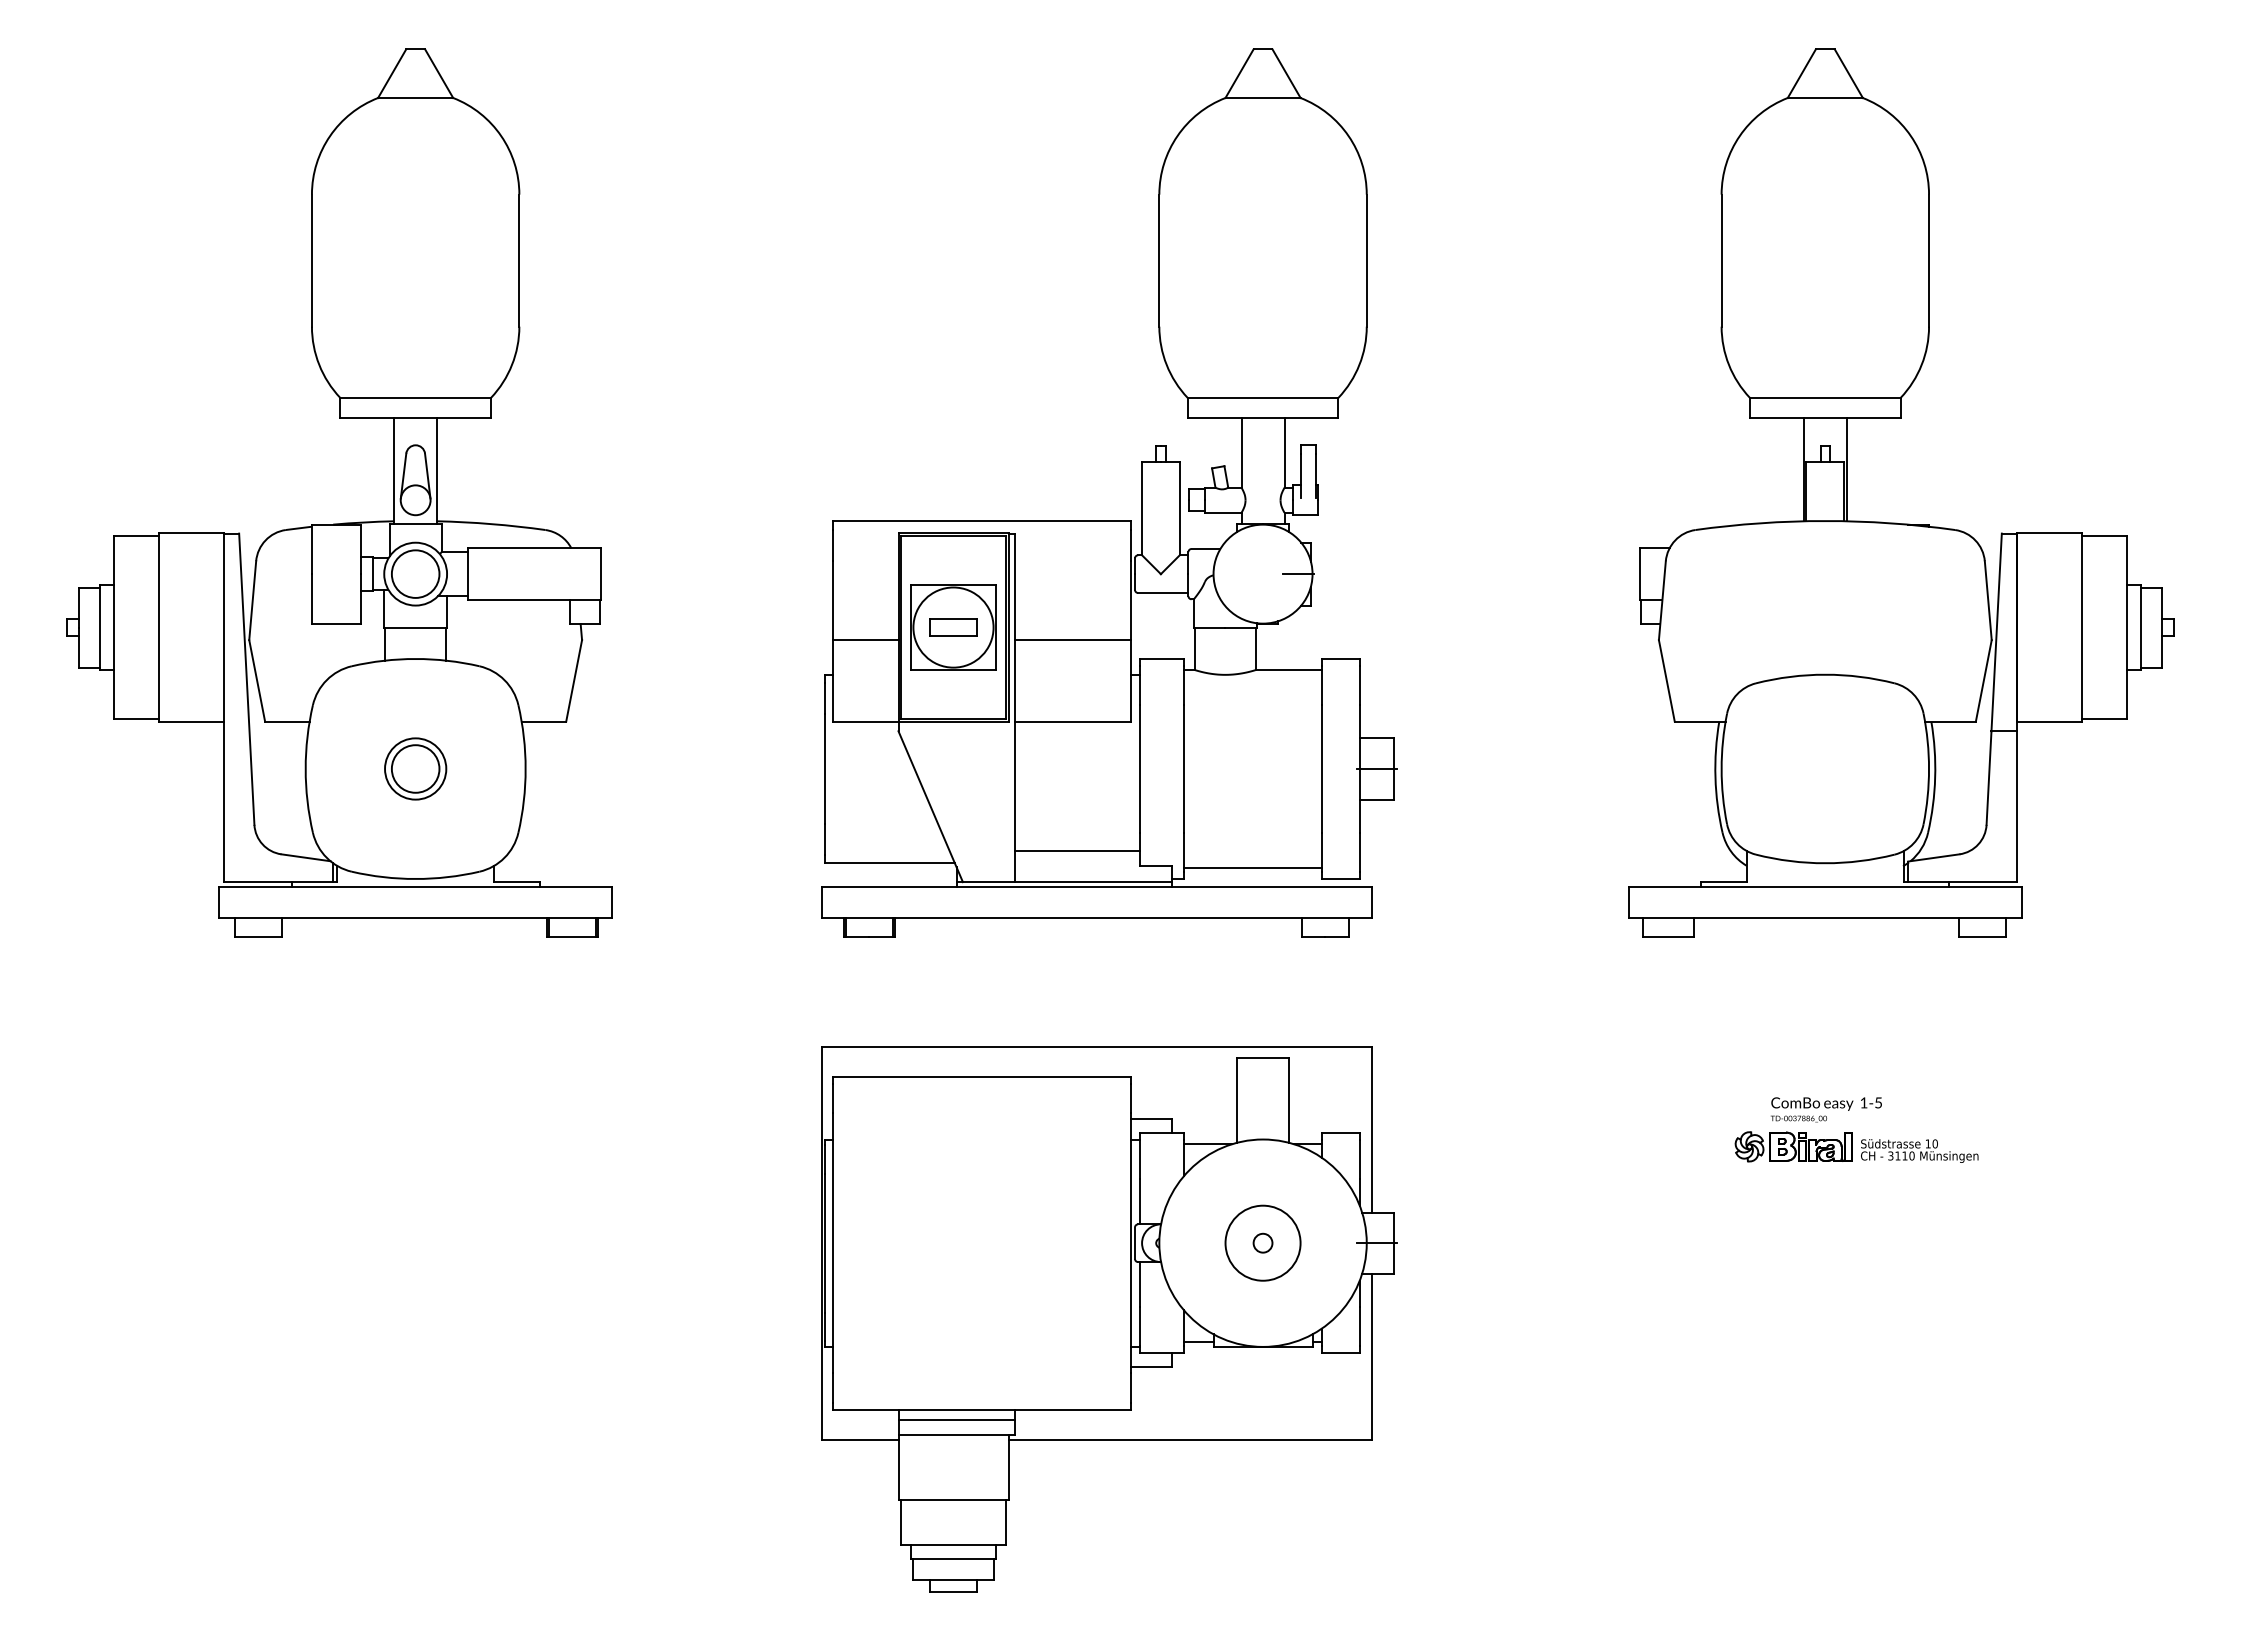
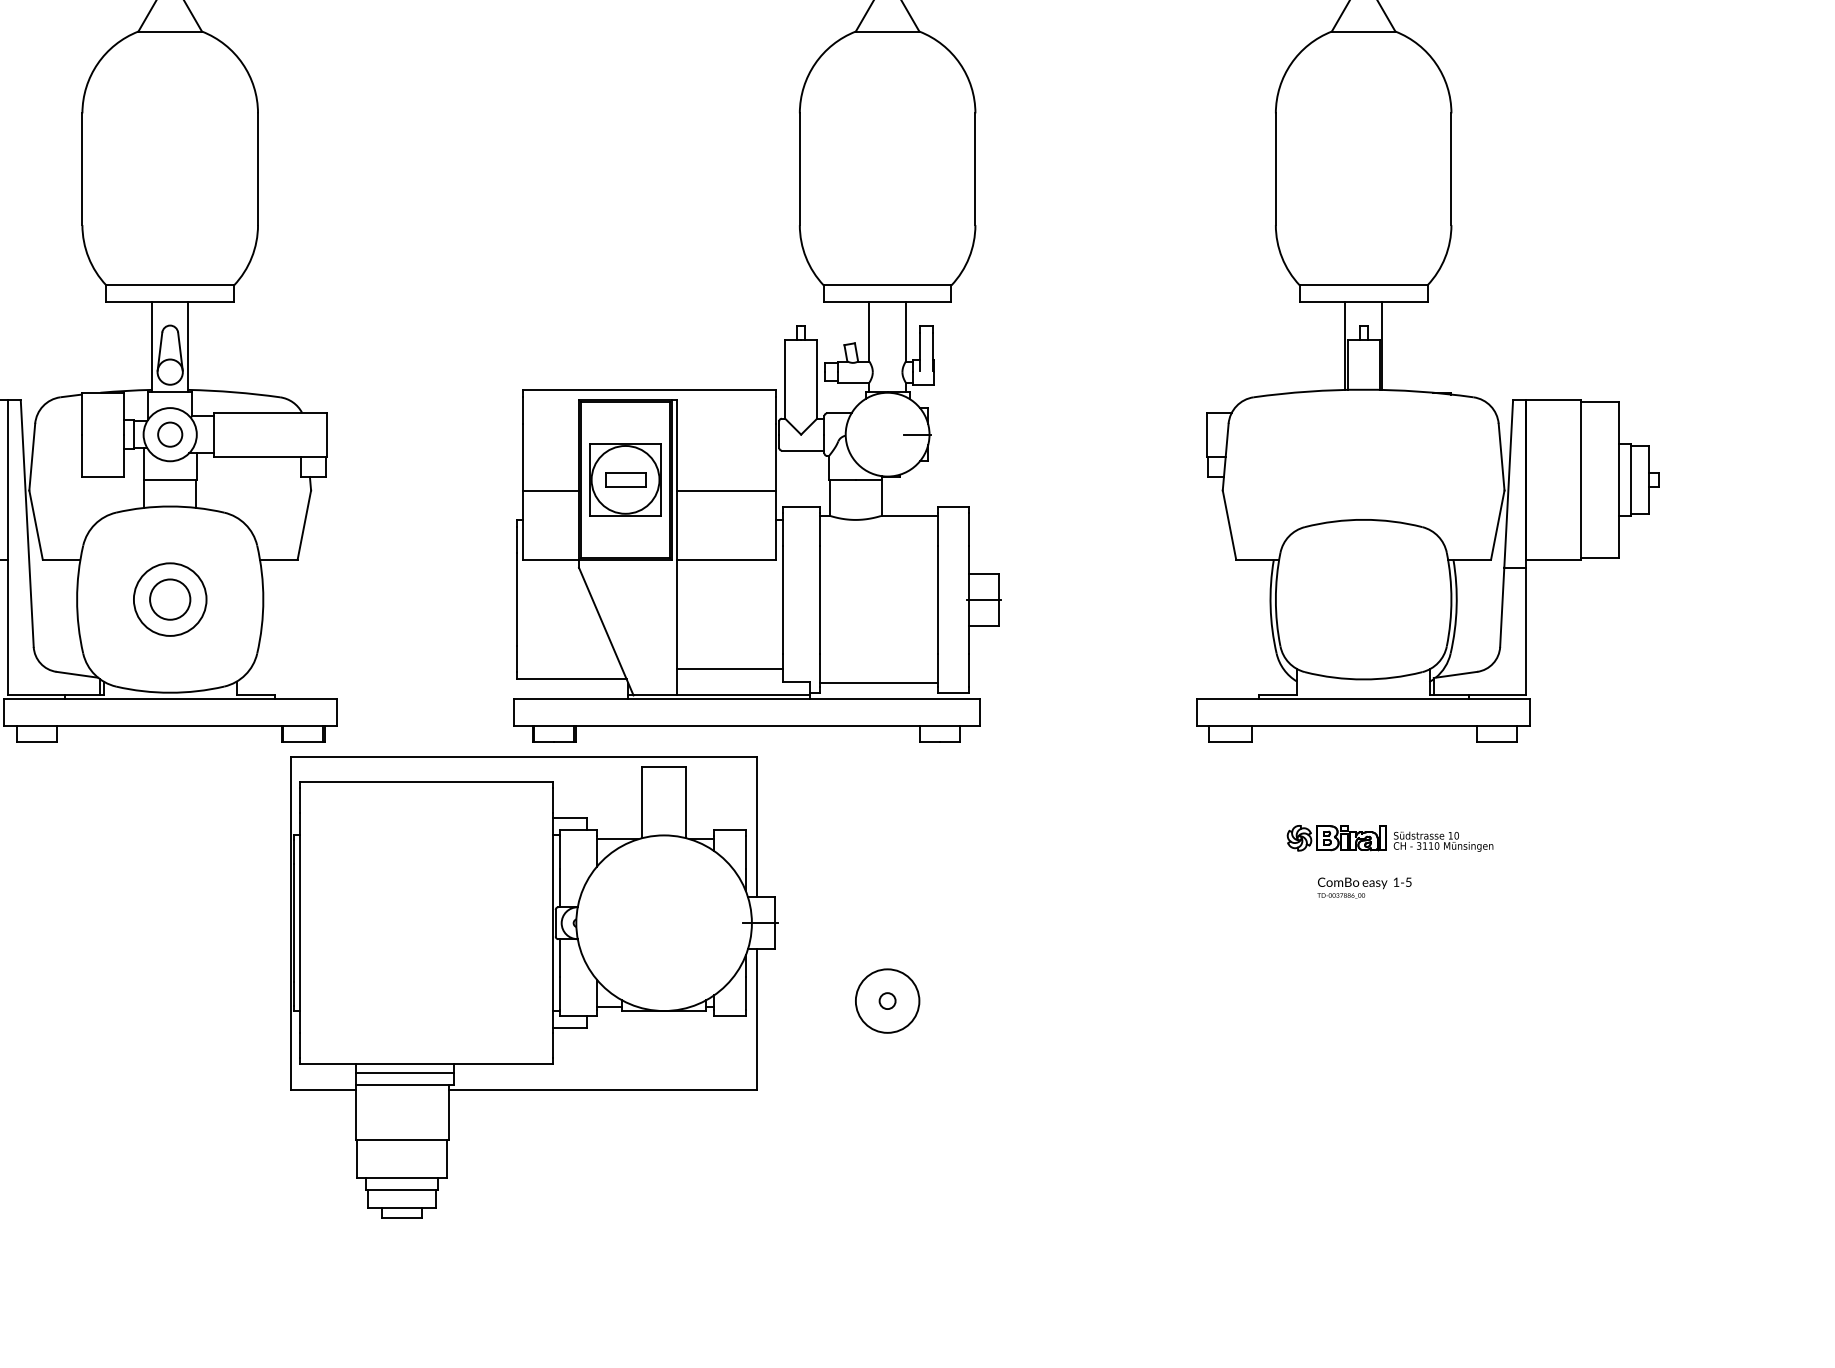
circle: (415, 573) -> (170, 434), size x0.6
circle: (415, 768) -> (170, 599), size x1.4
part: (1856, 1146) -> (1390, 837), moved
part: (1109, 1319) -> (534, 987), moved

